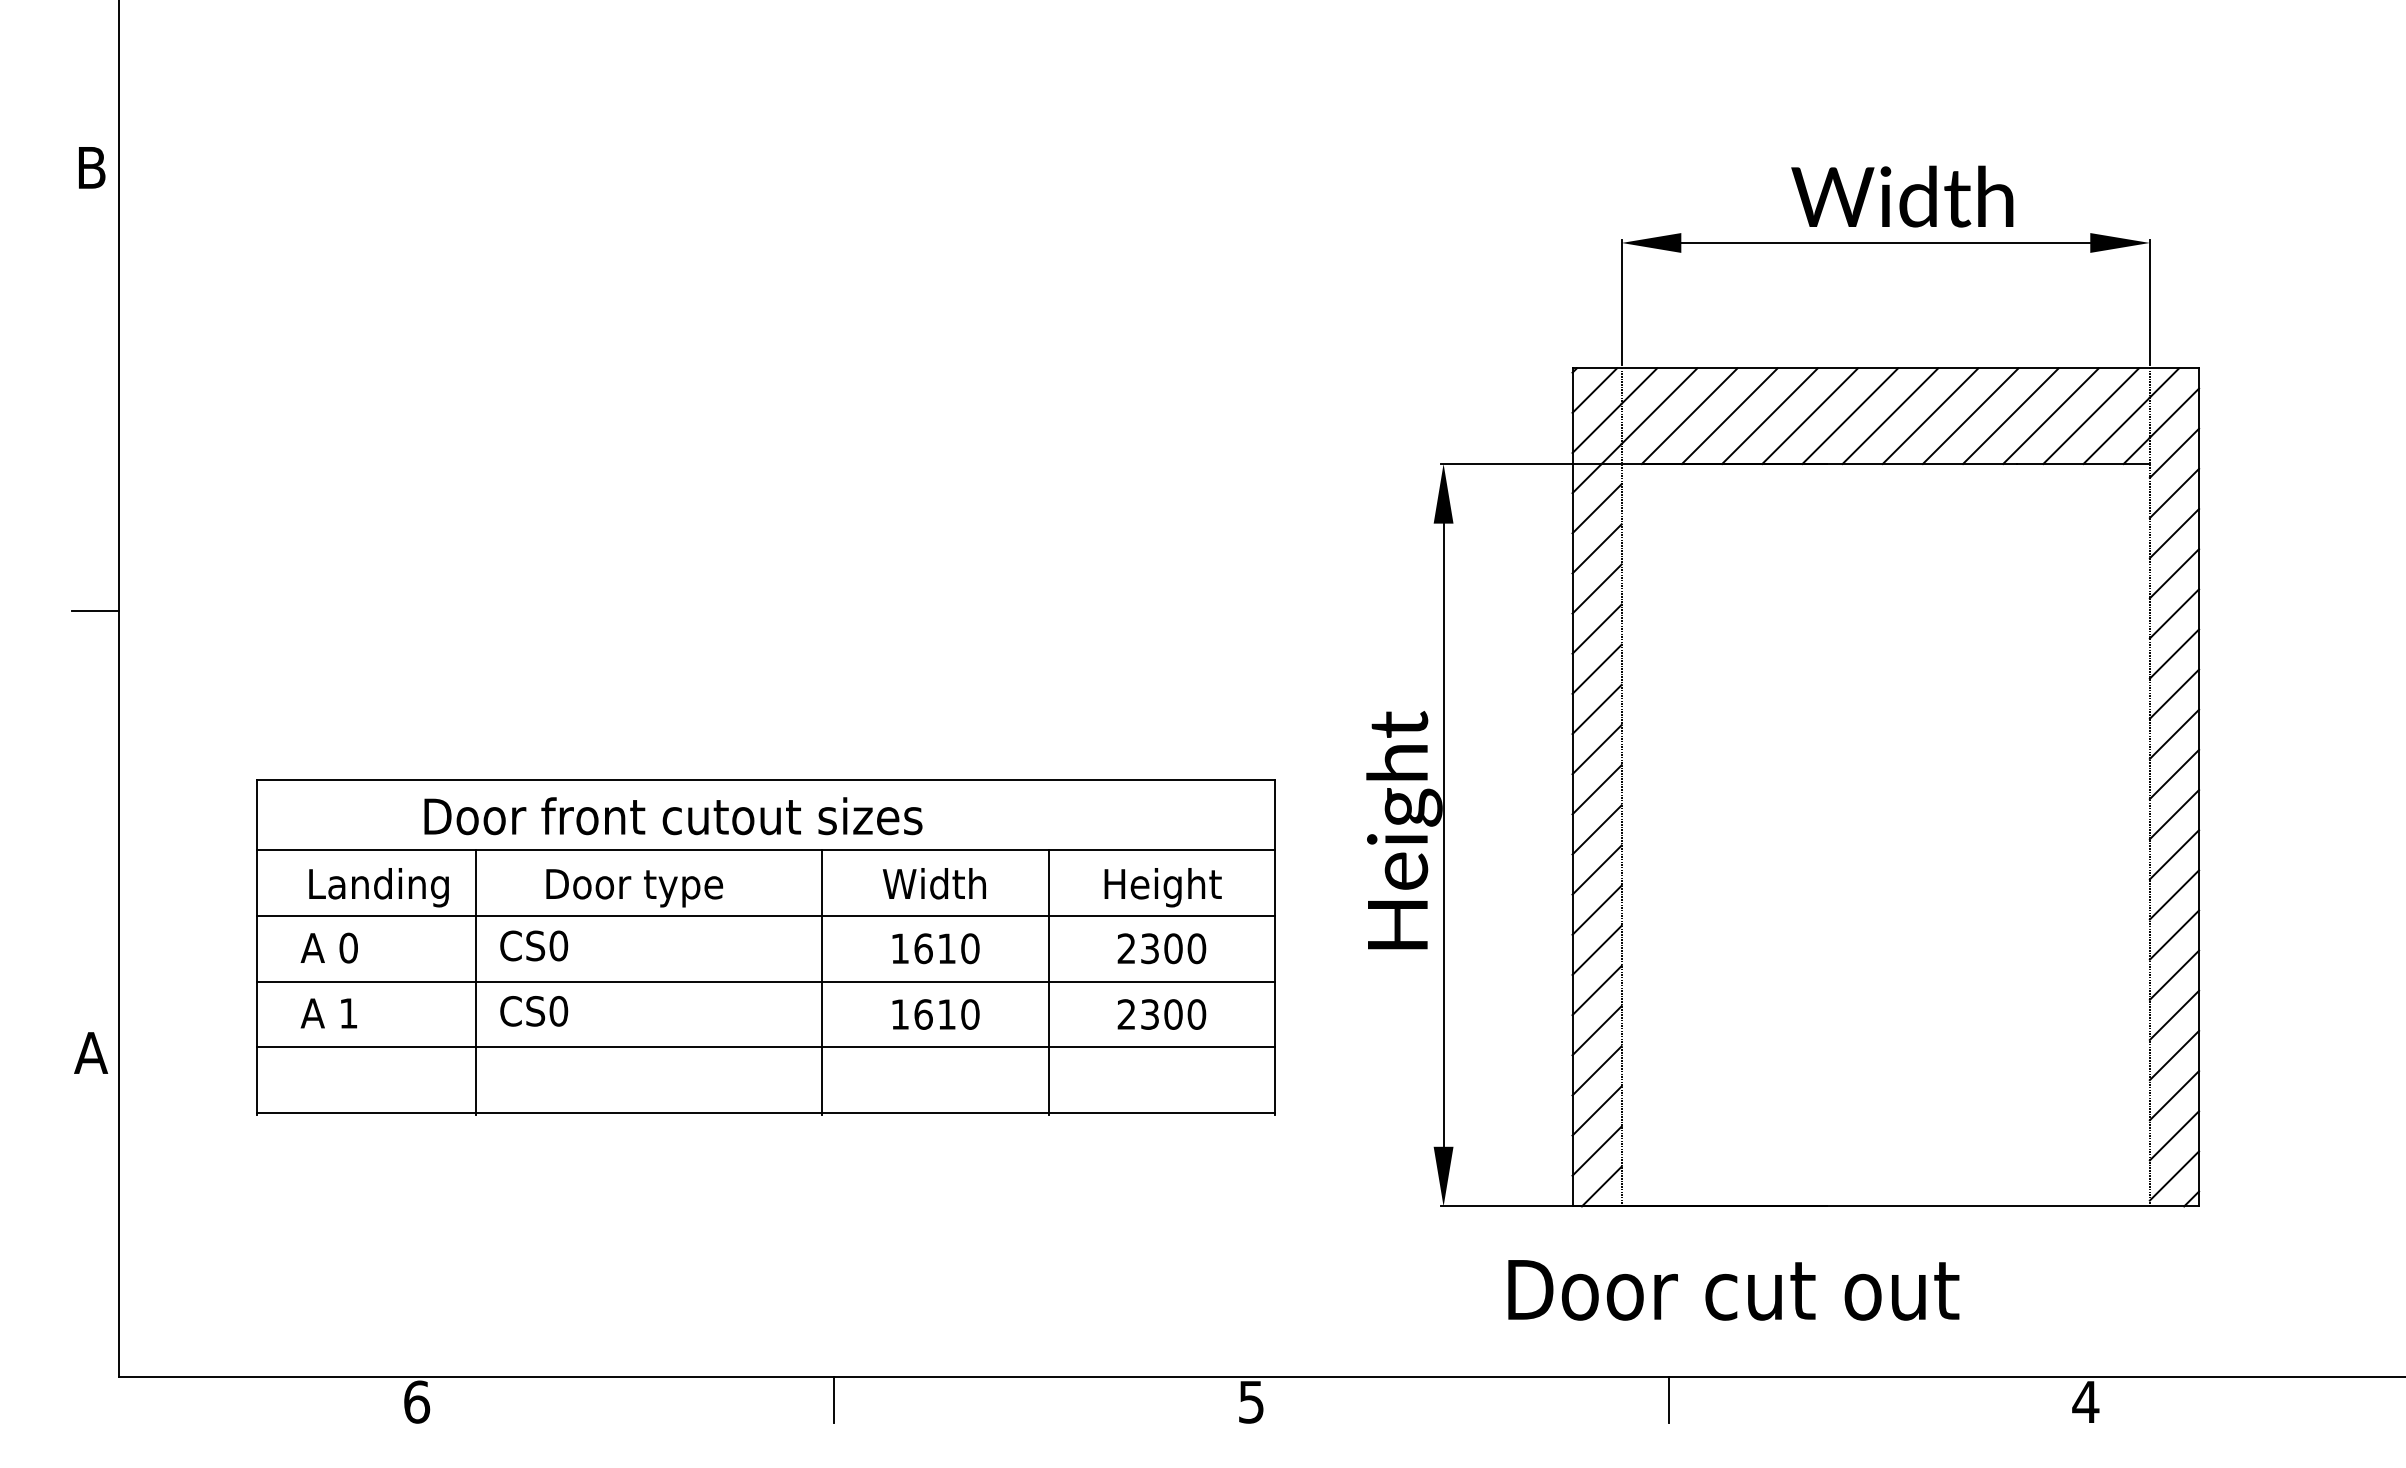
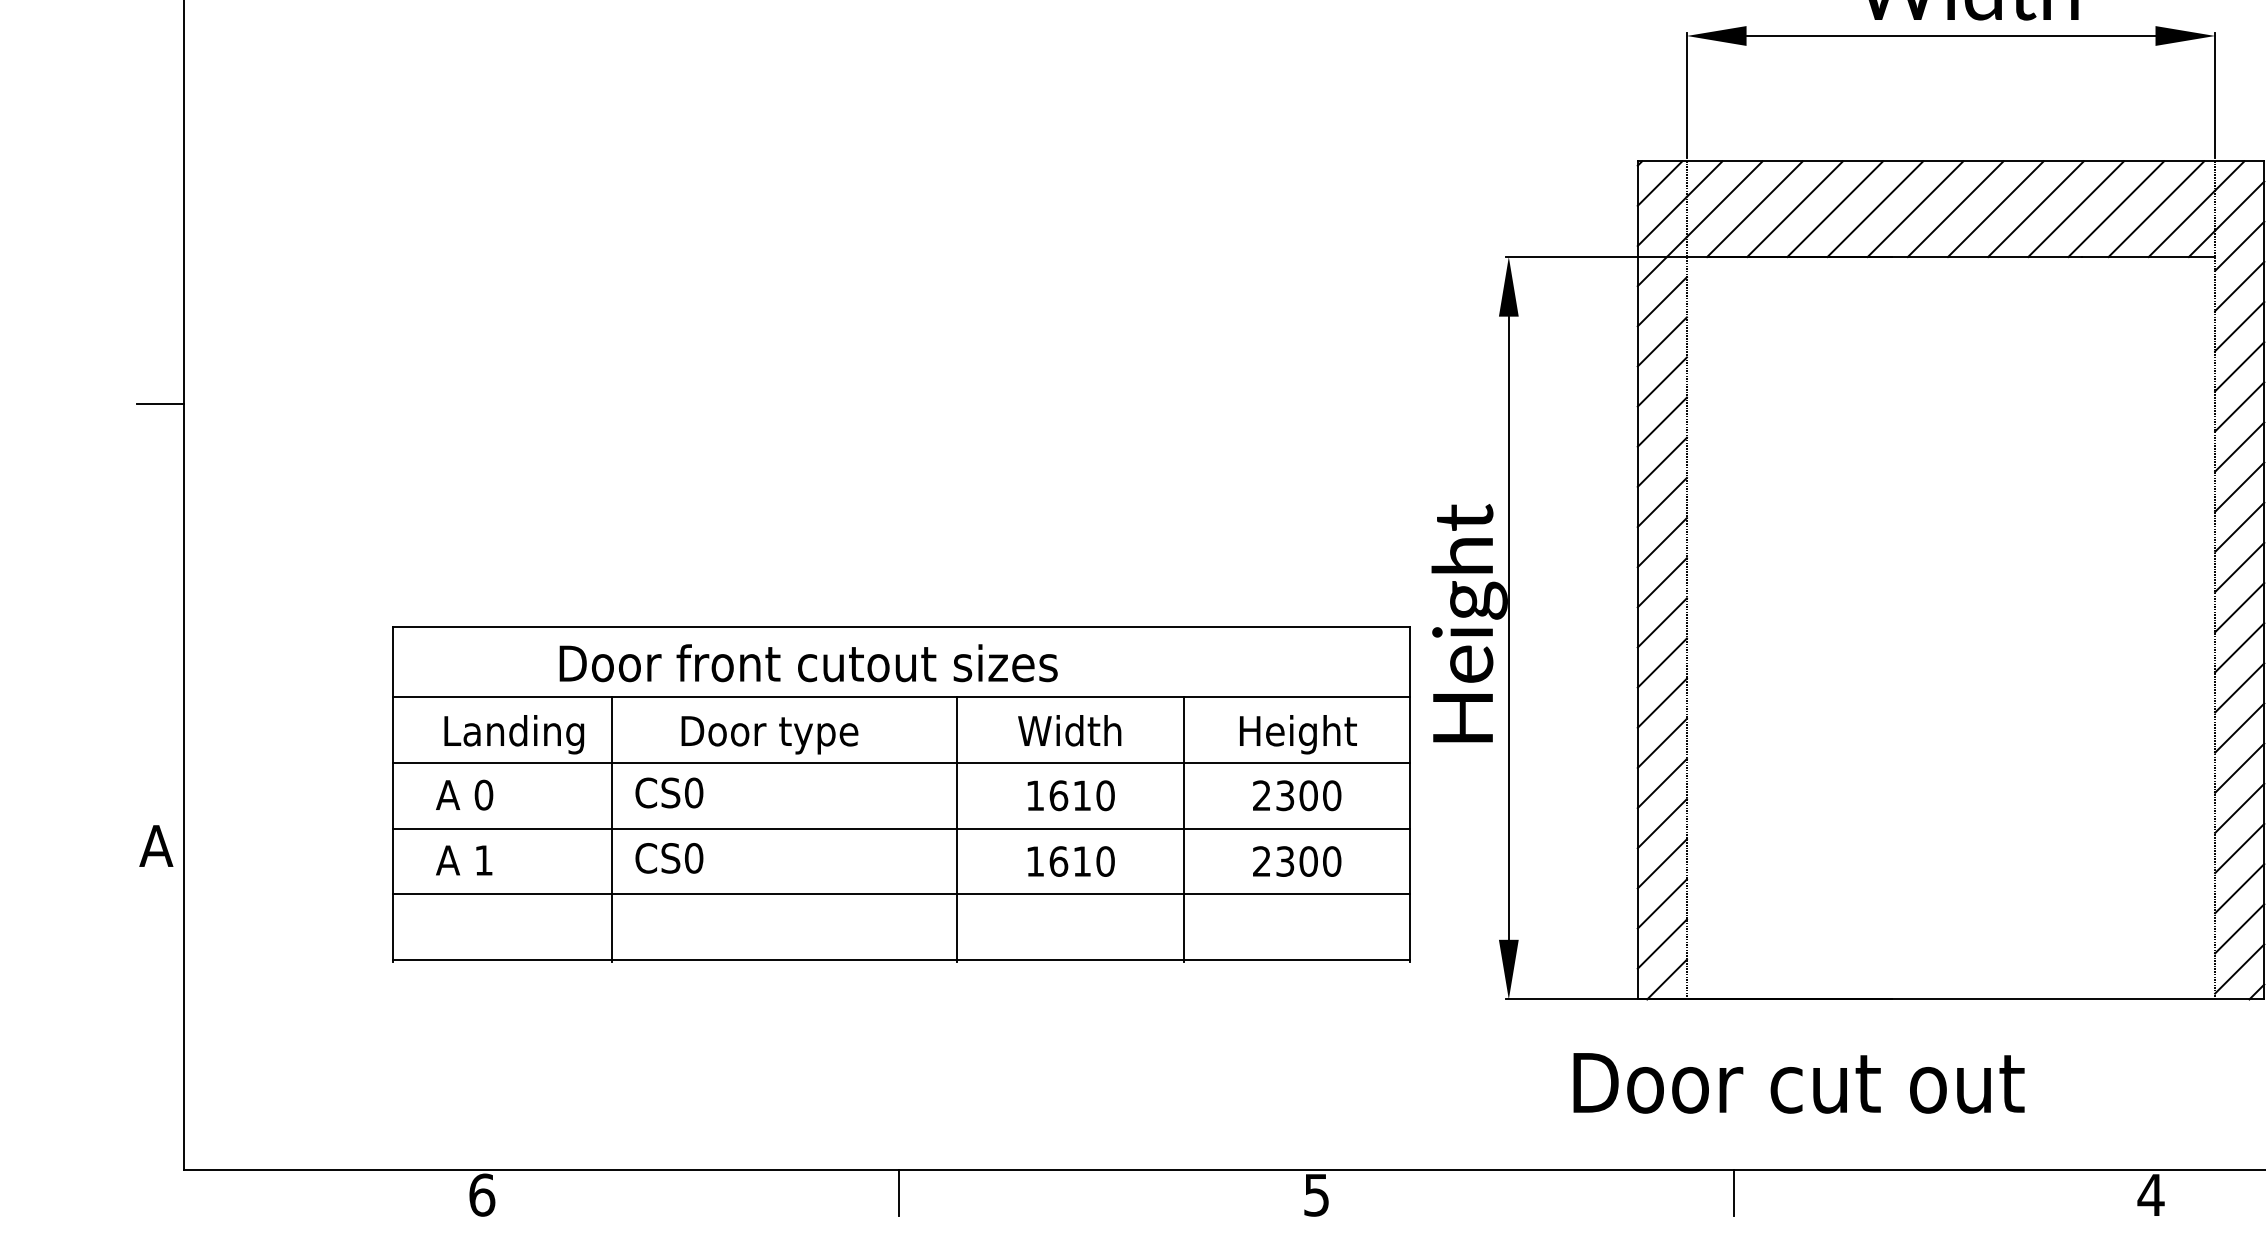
part: (765, 947) -> (900, 794), moved

